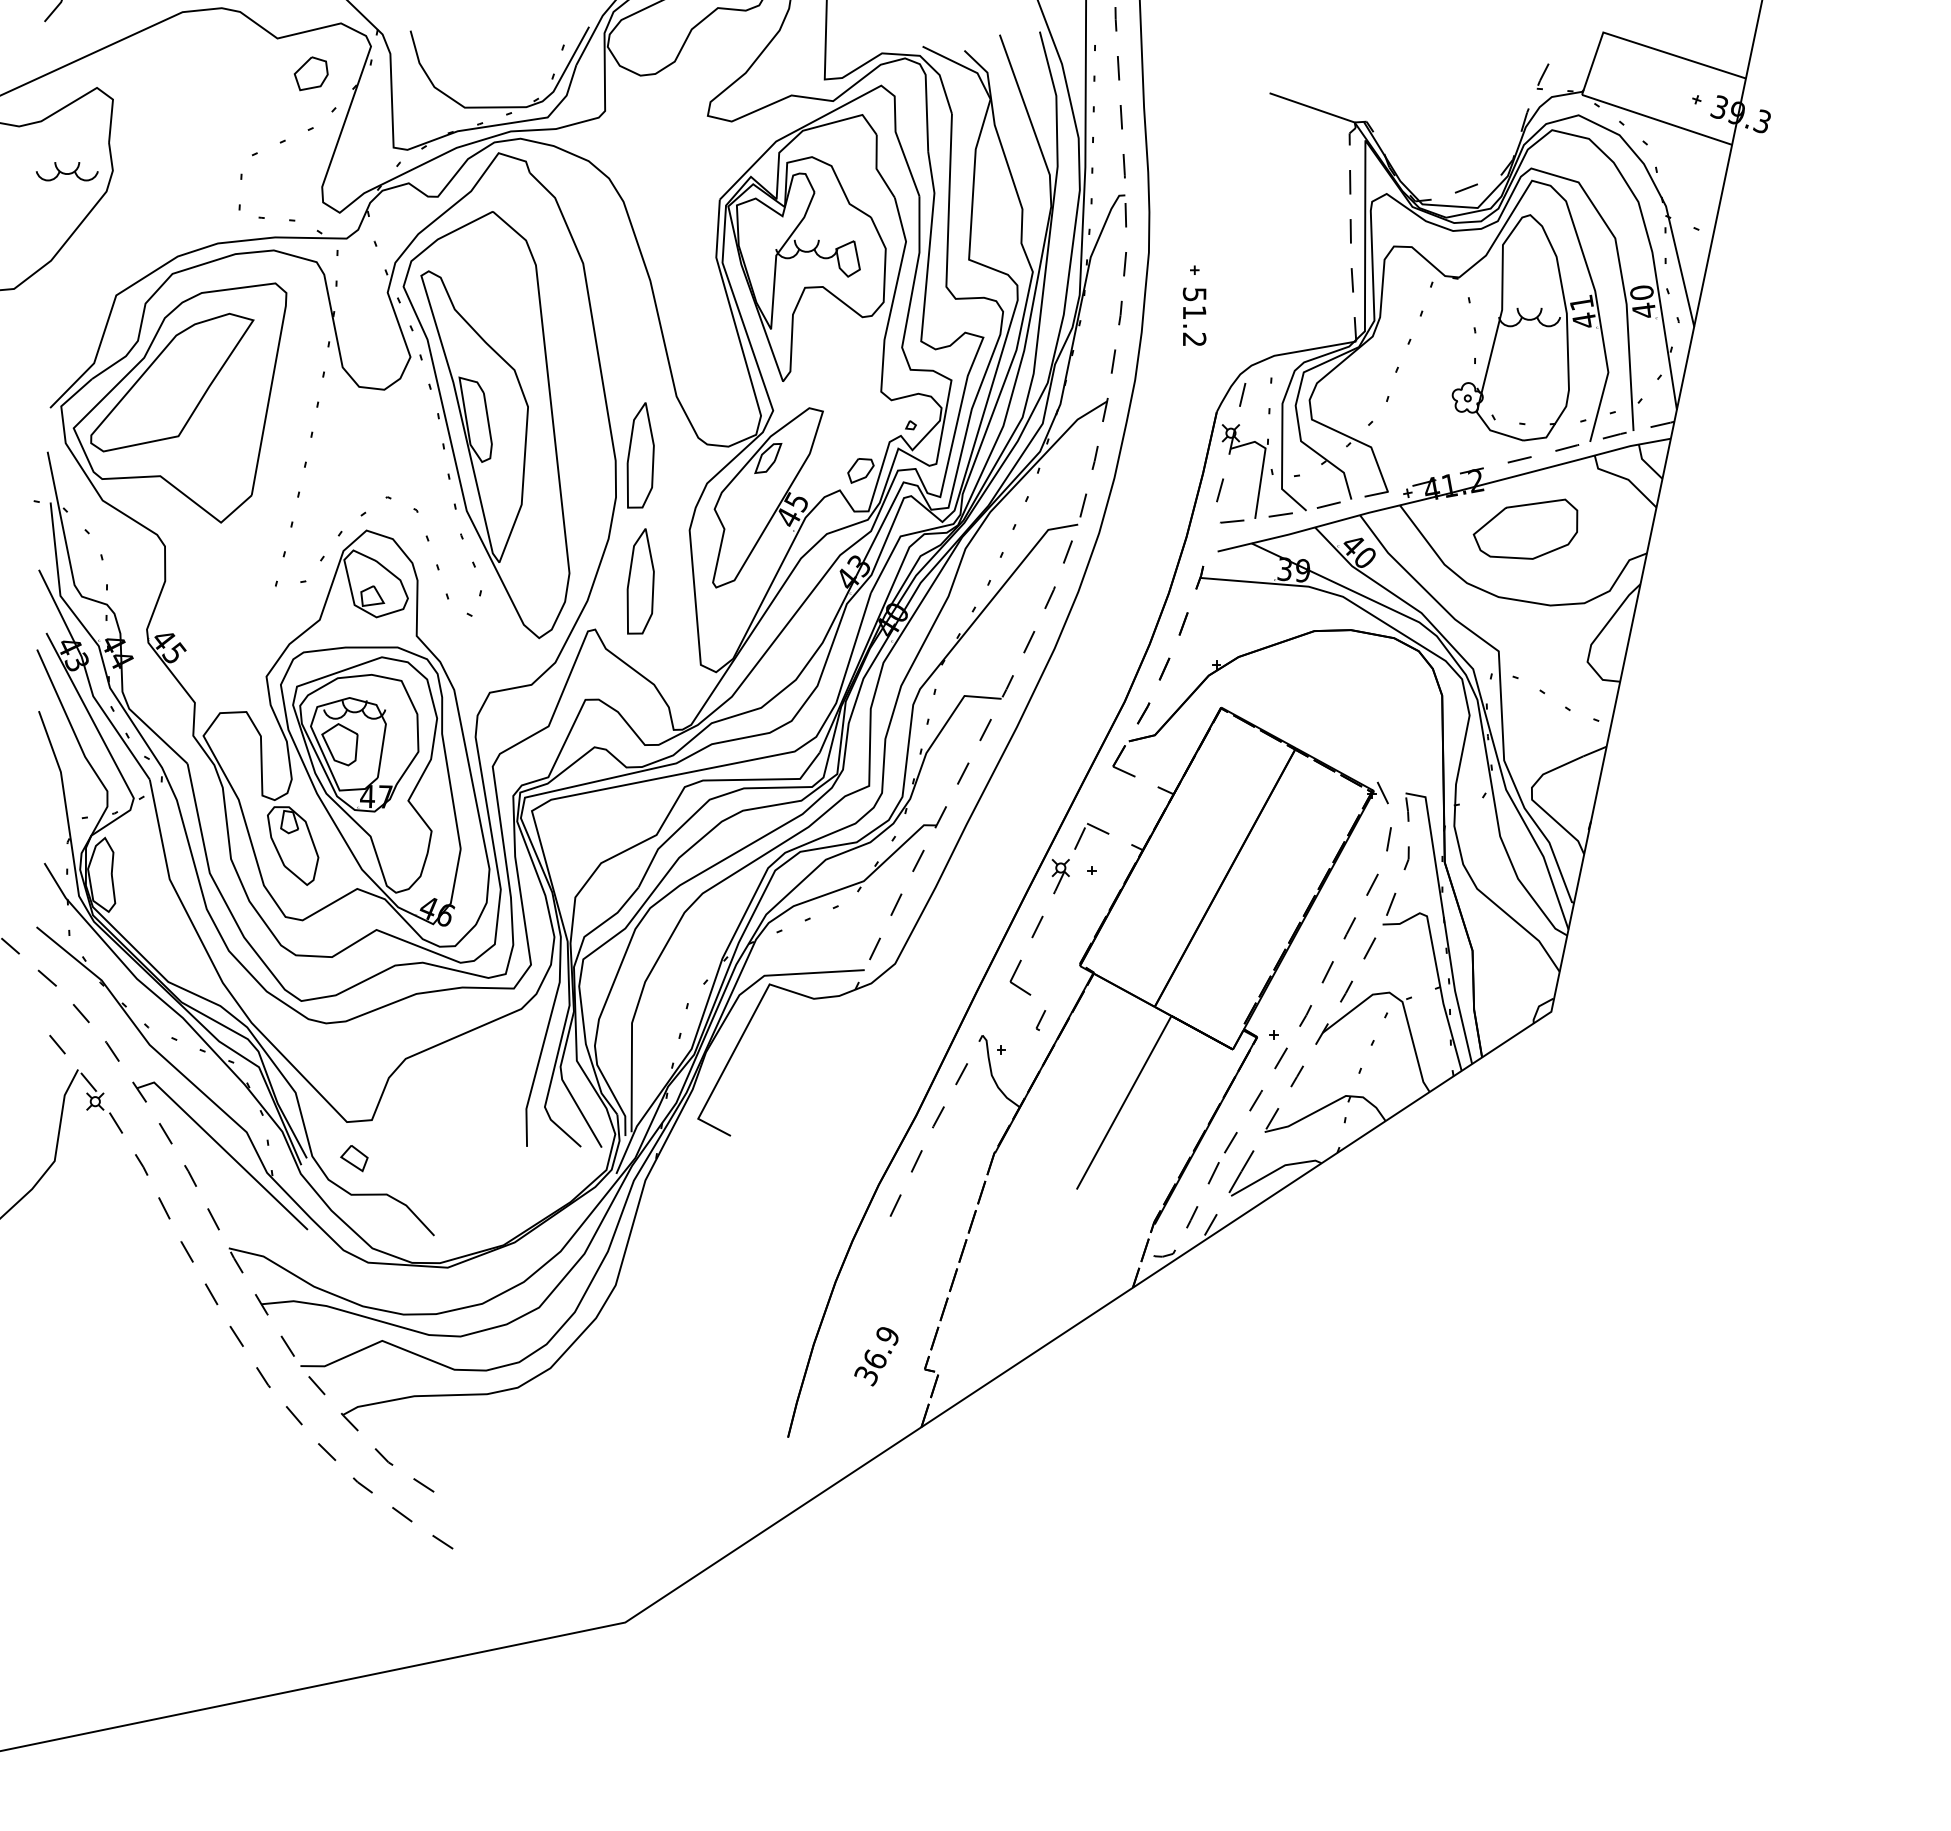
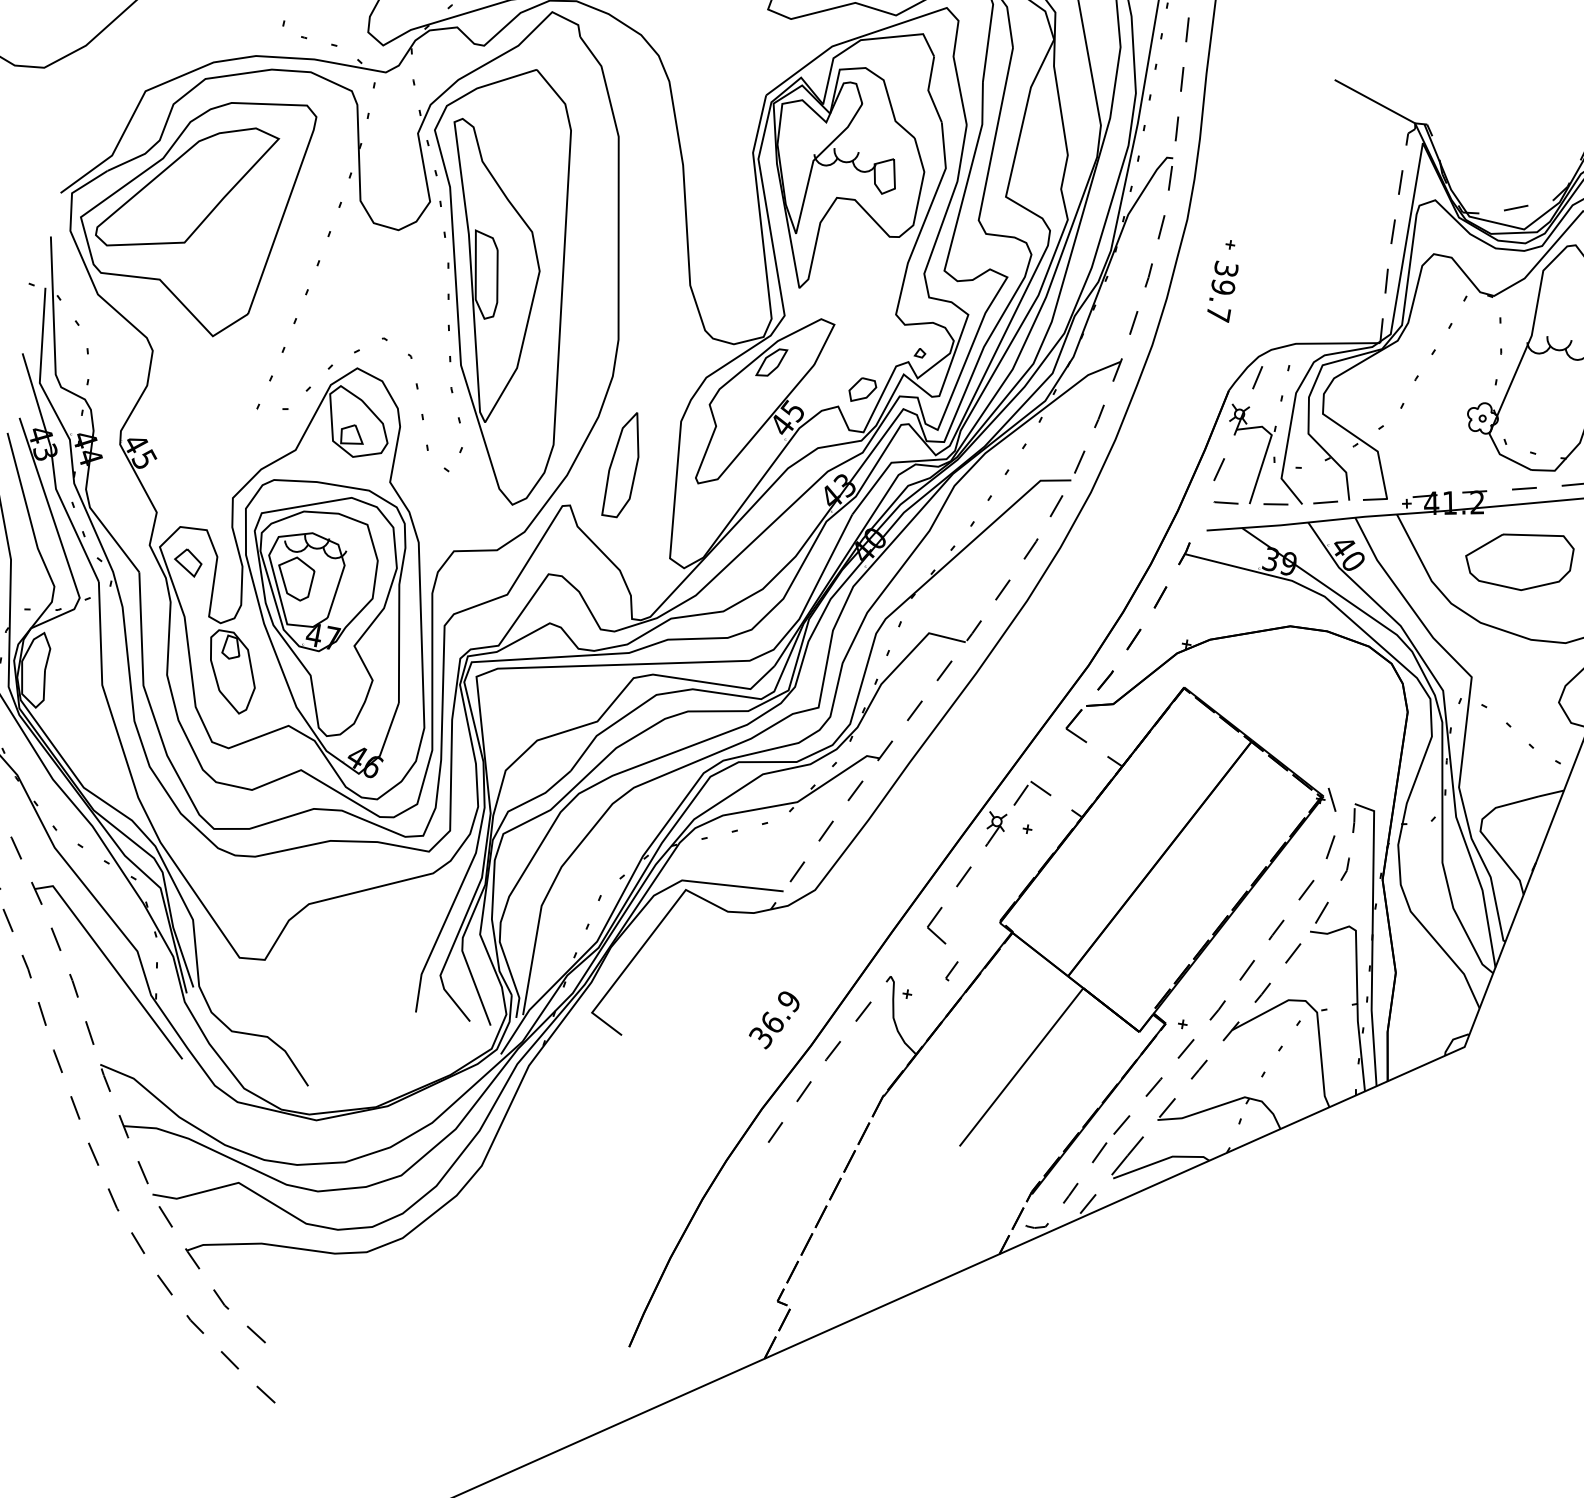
text: (1194, 317) -> (1222, 292), 51.2 -> 39.7
part: (640, 455) -> (644, 338), removed
part: (354, 1158) -> (188, 562), moved
text: (876, 1356) -> (774, 1019), moved

